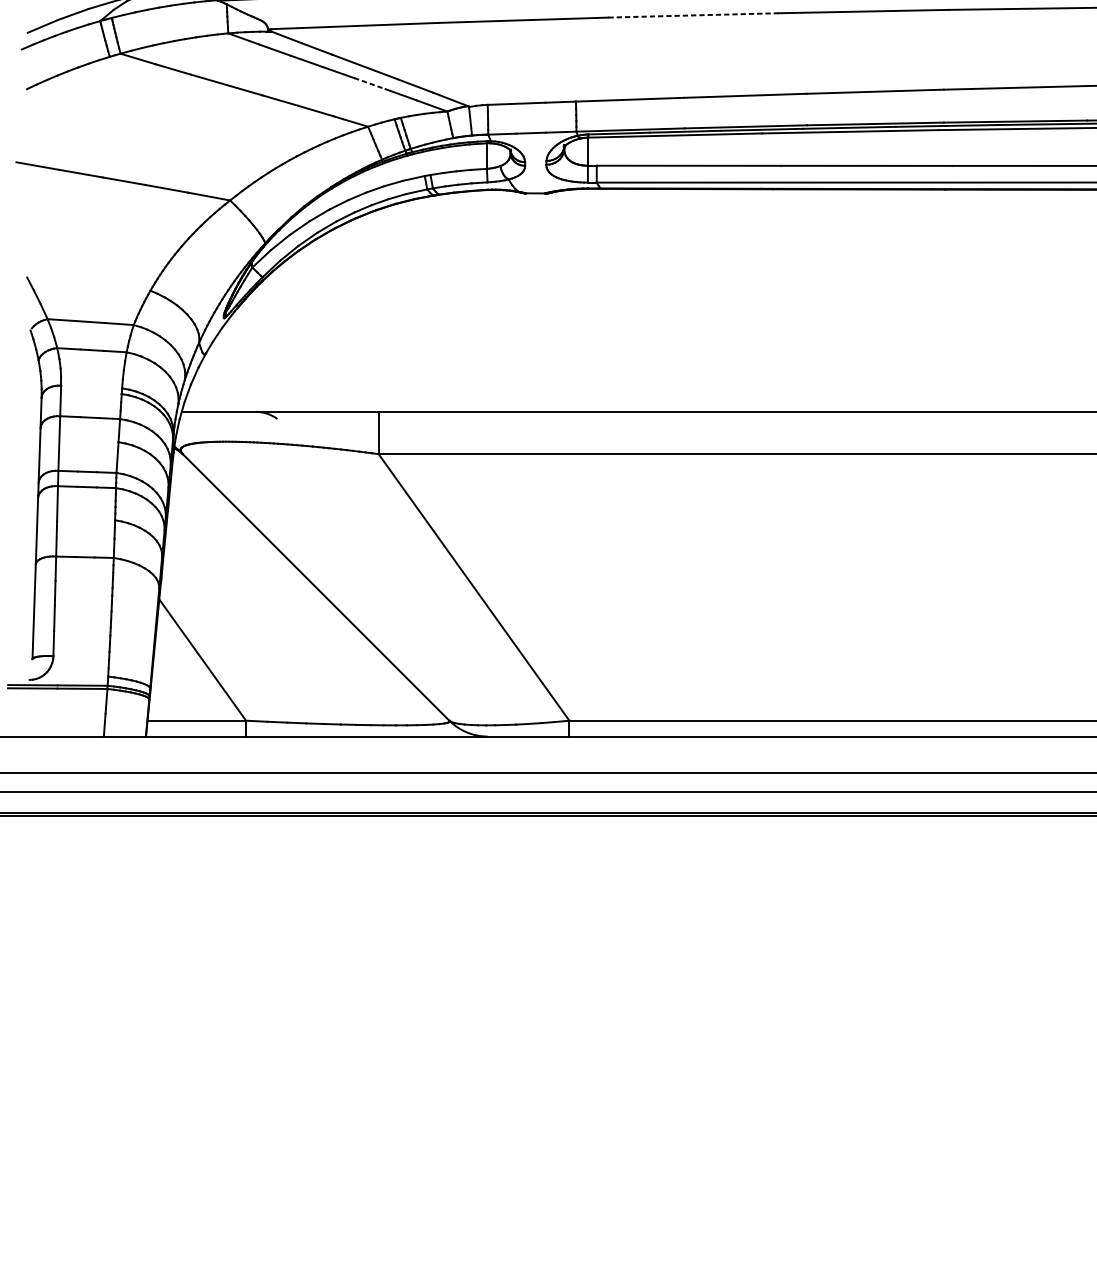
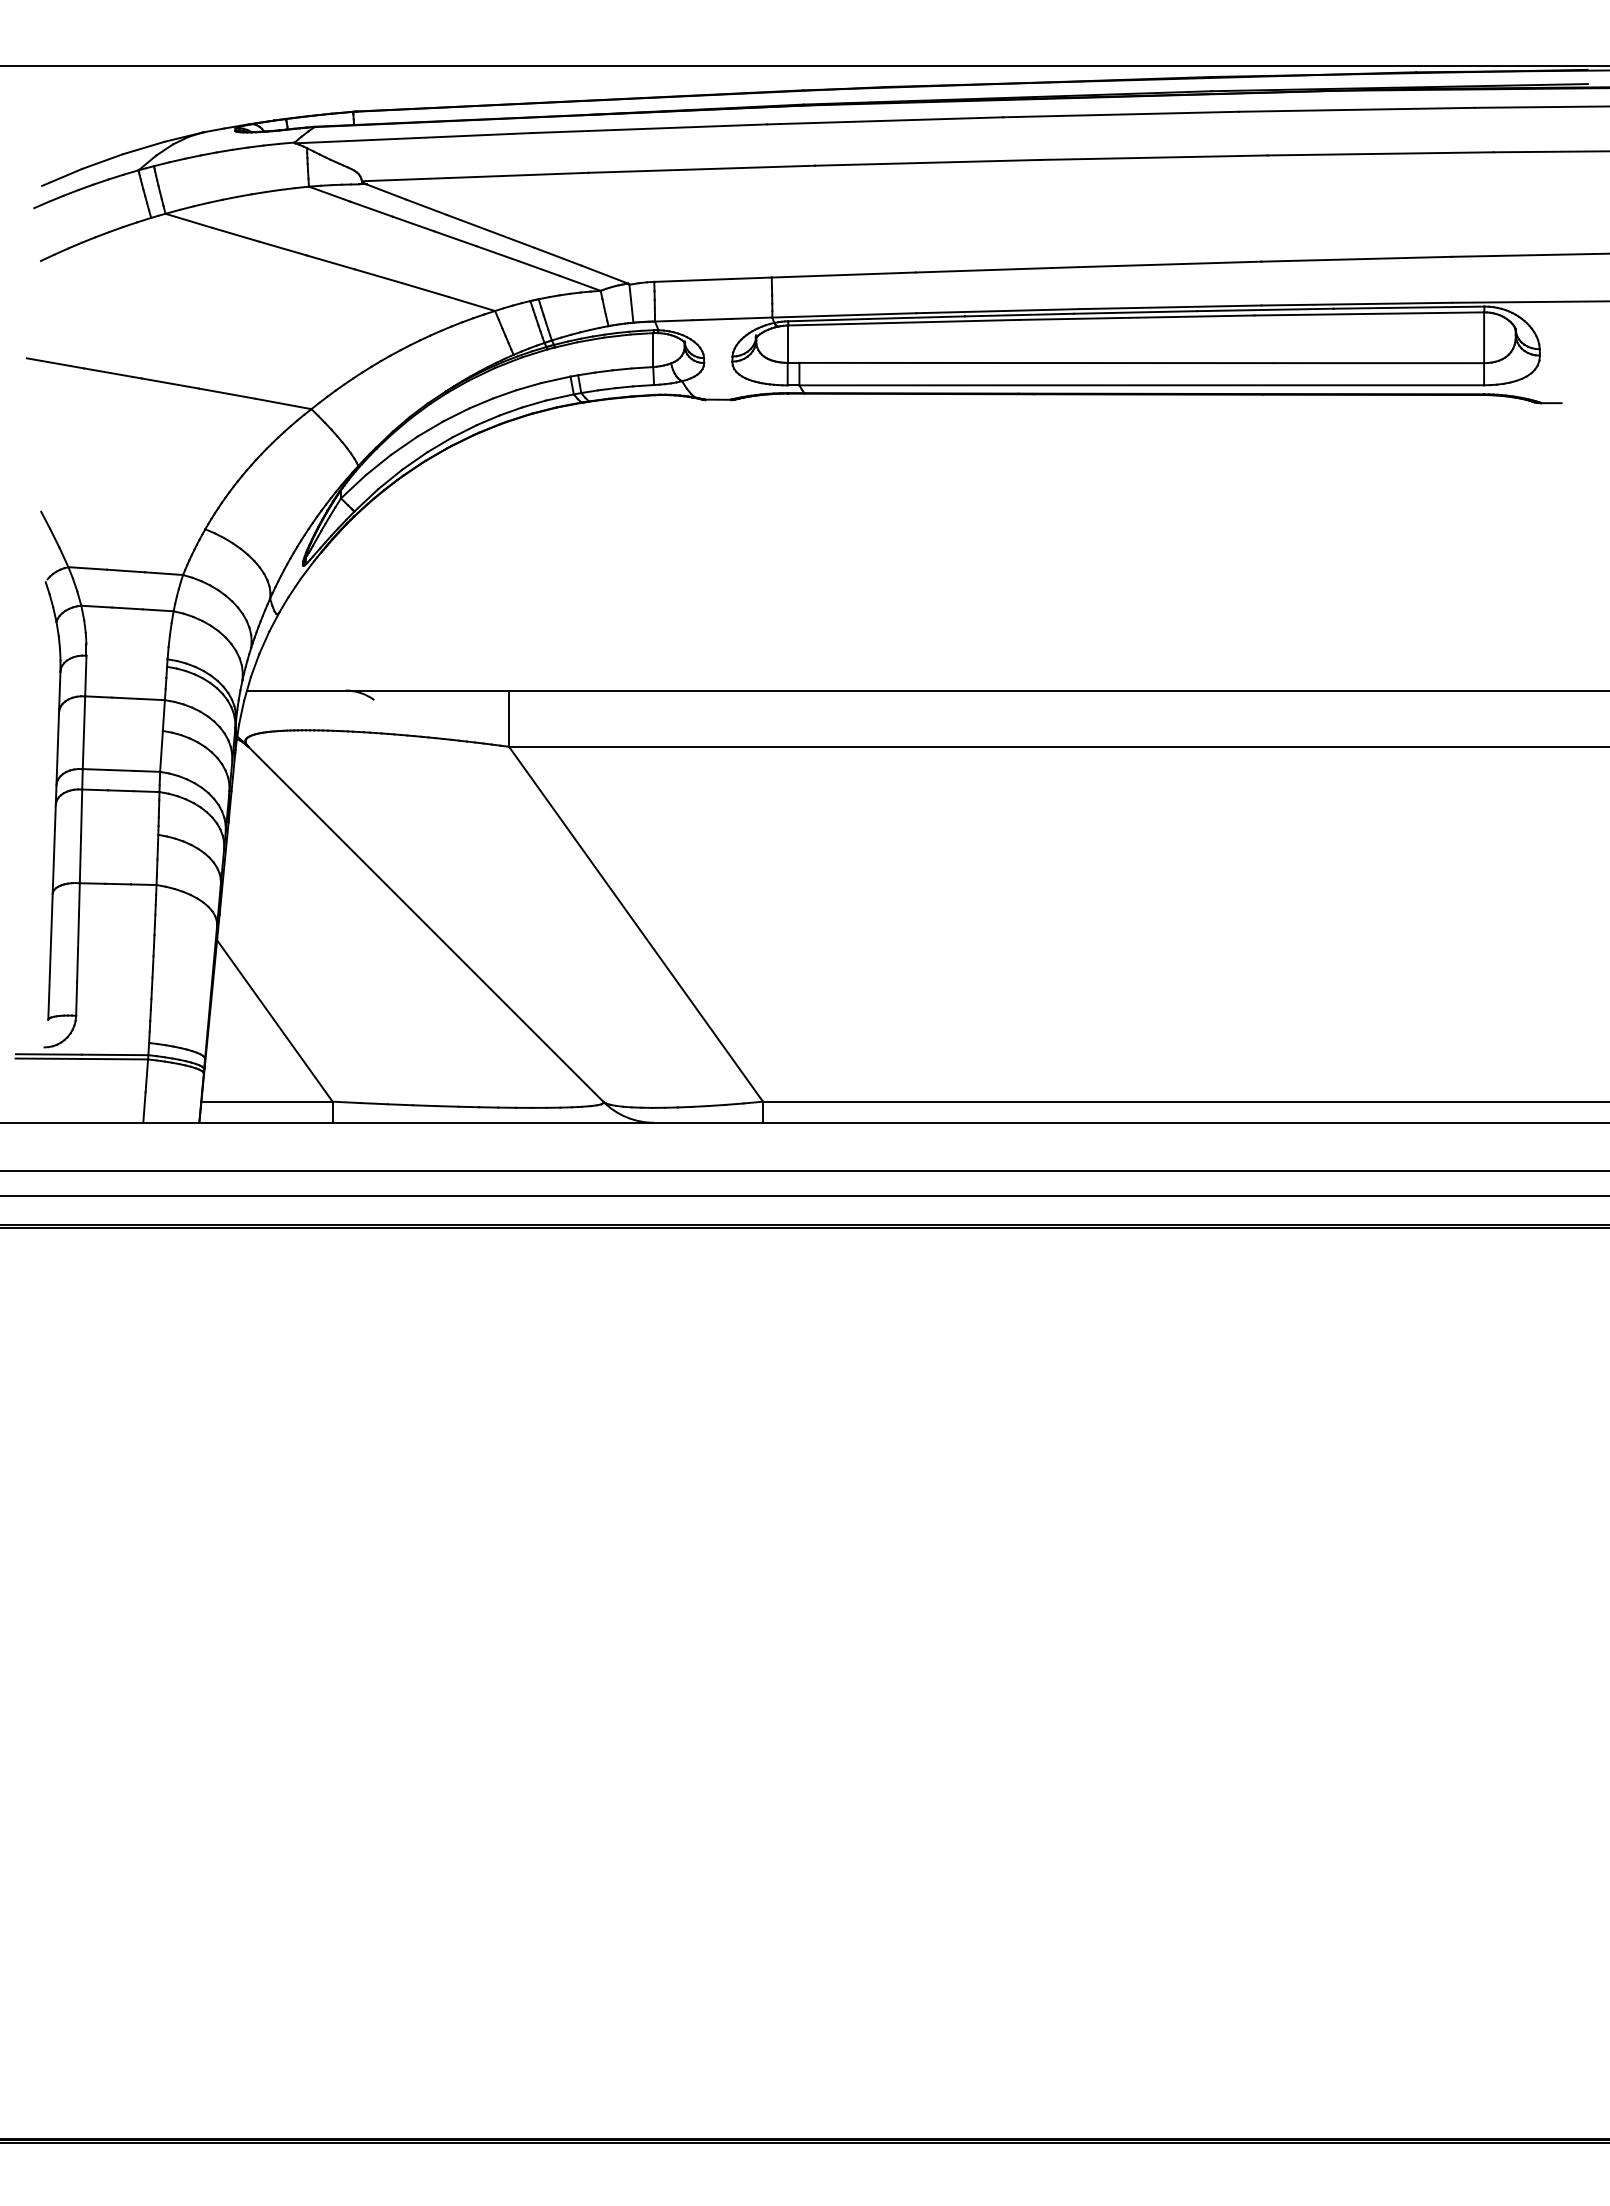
line: (693, 15) -> (928, 162), dashed -> solid
line: (369, 83) -> (497, 253), dashed -> solid

